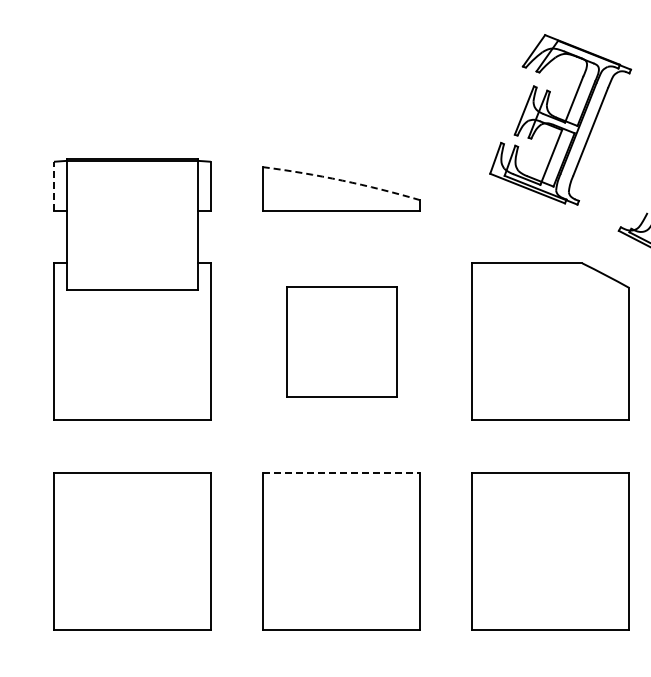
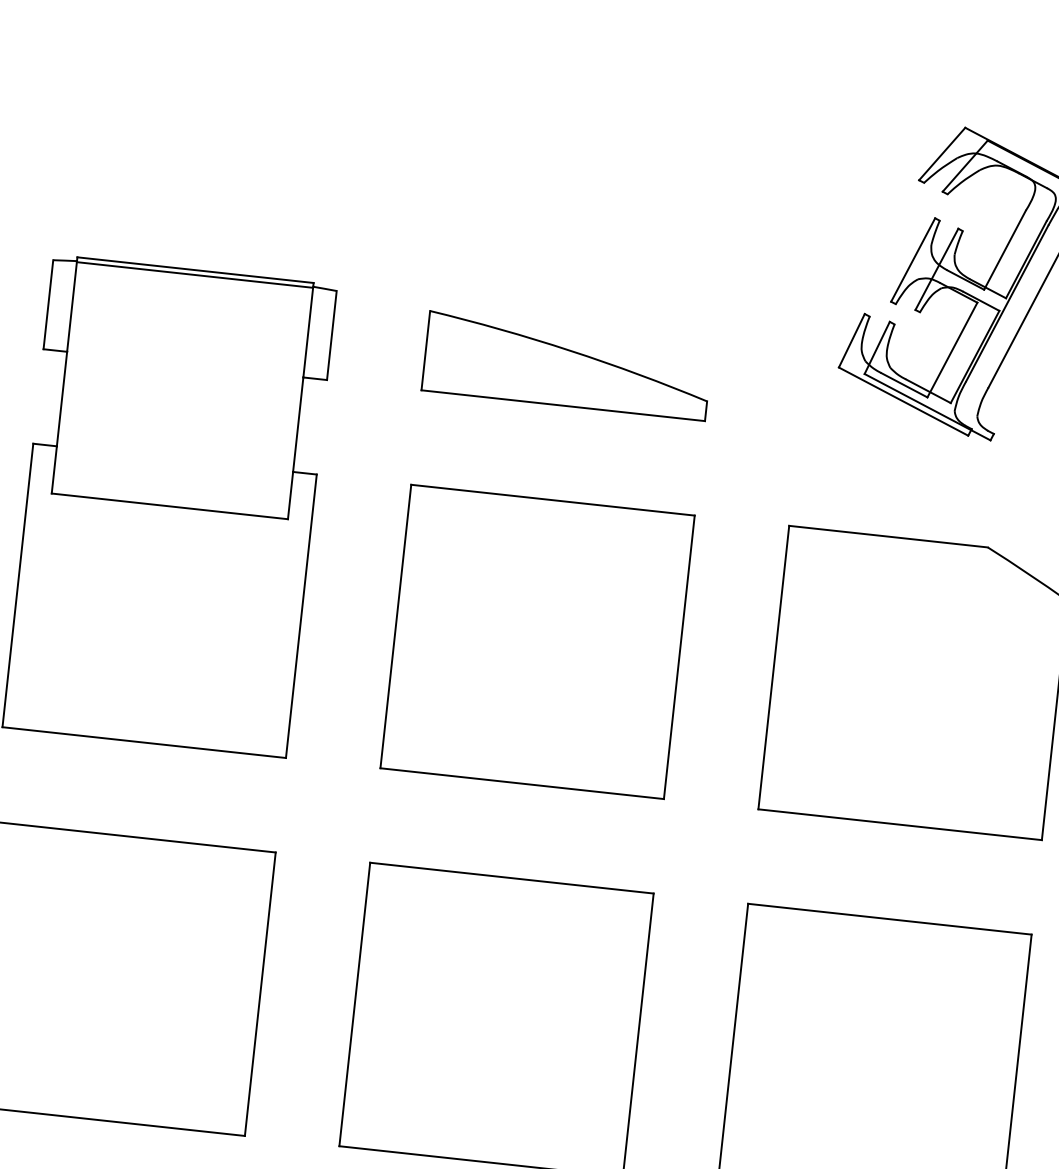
arc: (342, 180) -> (570, 350), dashed -> solid
line: (53, 186) -> (47, 304), dashed -> solid
part: (341, 341) -> (537, 641), size x1.43
line: (342, 472) -> (513, 878), dashed -> solid

